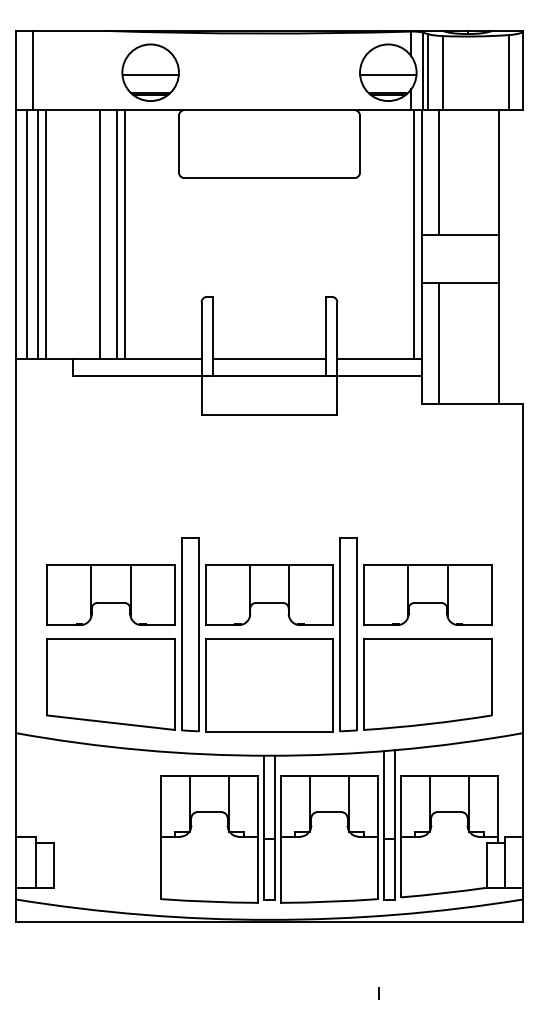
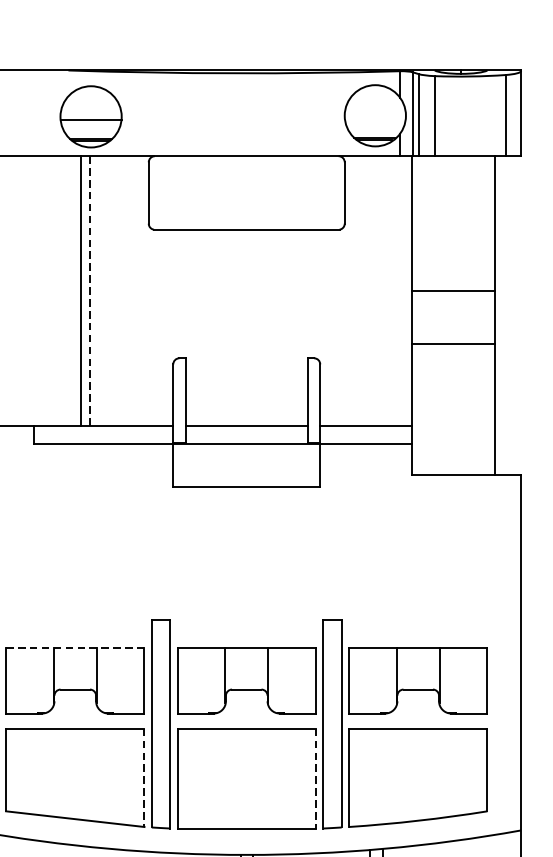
part: (150, 72) -> (90, 116), moved
line: (388, 75) -> (375, 118), removed
line: (439, 172) -> (430, 223), removed
line: (46, 234) -> (5, 290), removed
line: (99, 234) -> (62, 290), removed
line: (124, 234) -> (89, 290), solid -> dashed
line: (414, 234) -> (403, 290), removed
line: (439, 343) -> (430, 408), removed
line: (111, 564) -> (75, 647), solid -> dashed
line: (175, 685) -> (145, 778), solid -> dashed
line: (333, 685) -> (316, 778), solid -> dashed

